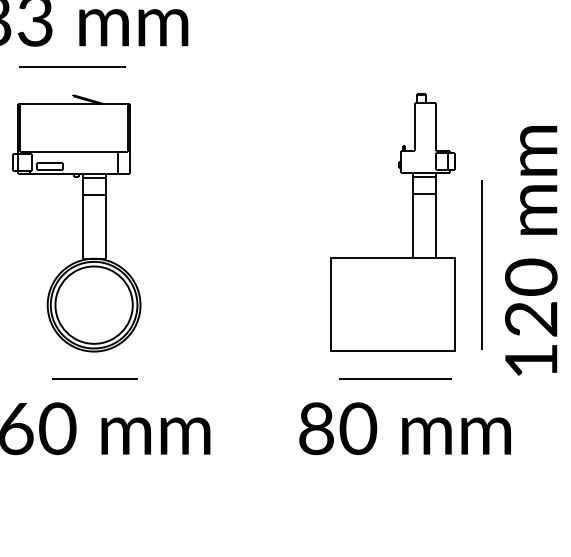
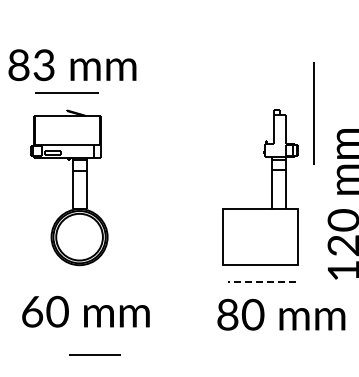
line: (481, 264) -> (313, 113), moved
line: (93, 378) -> (94, 354), moved
line: (395, 378) -> (261, 281), solid -> dashed
text: (405, 428) -> (281, 314), moved

